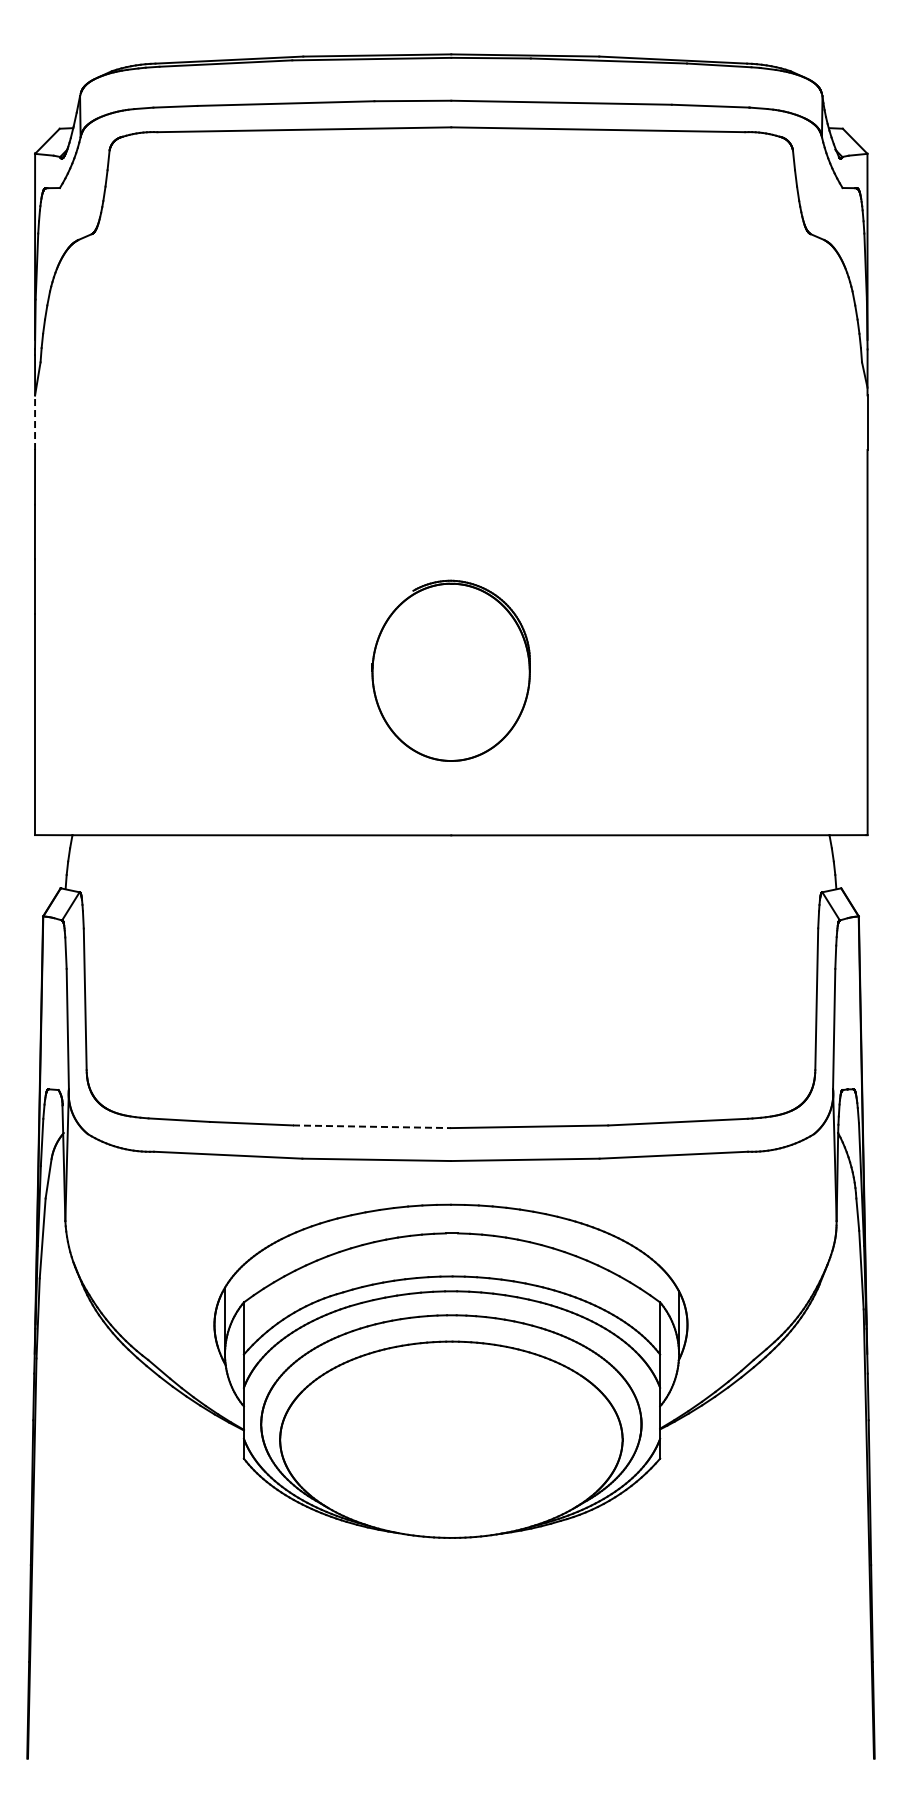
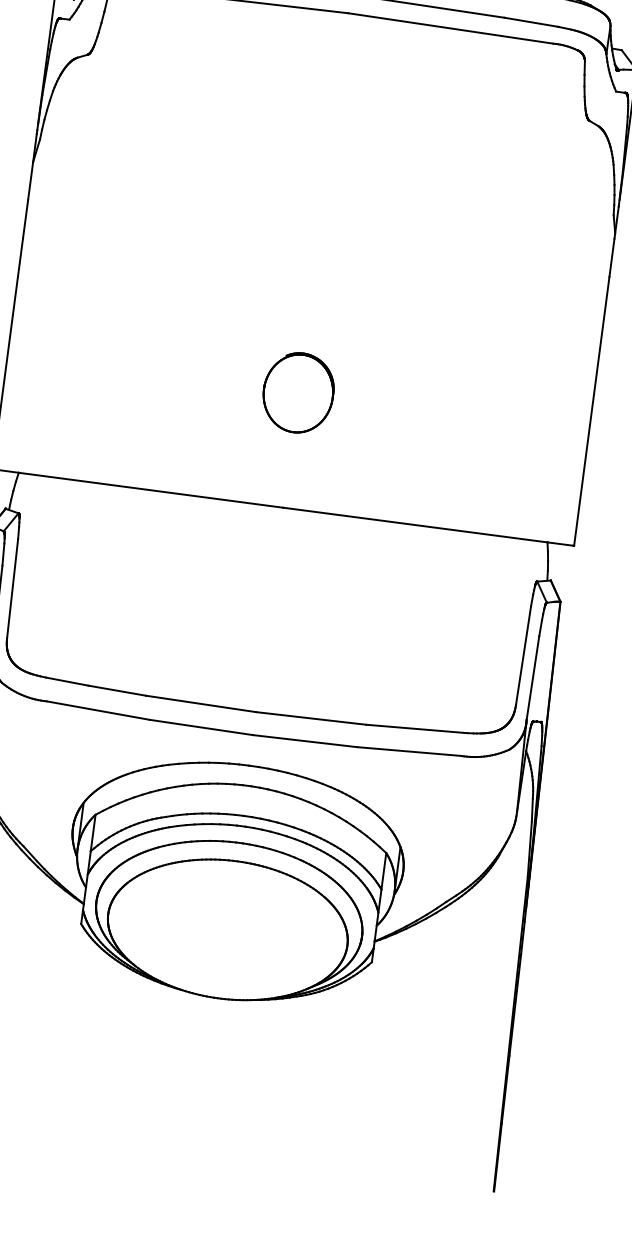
line: (35, 422) -> (30, 181), dashed -> solid
part: (451, 670) -> (298, 392), size x0.62
line: (372, 1126) -> (201, 703), dashed -> solid

